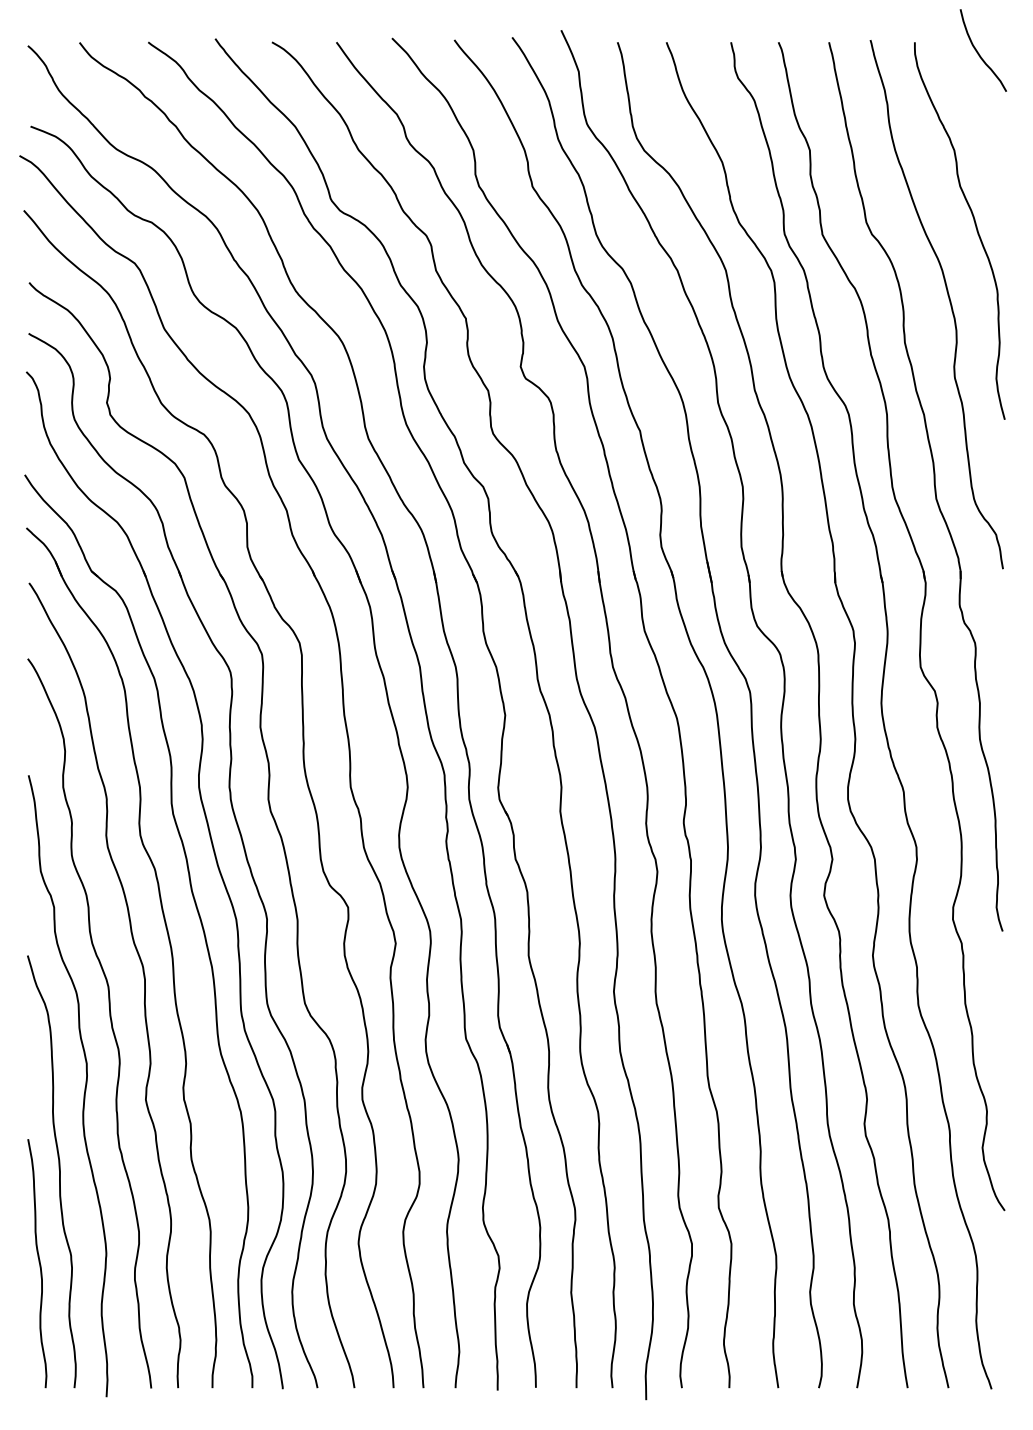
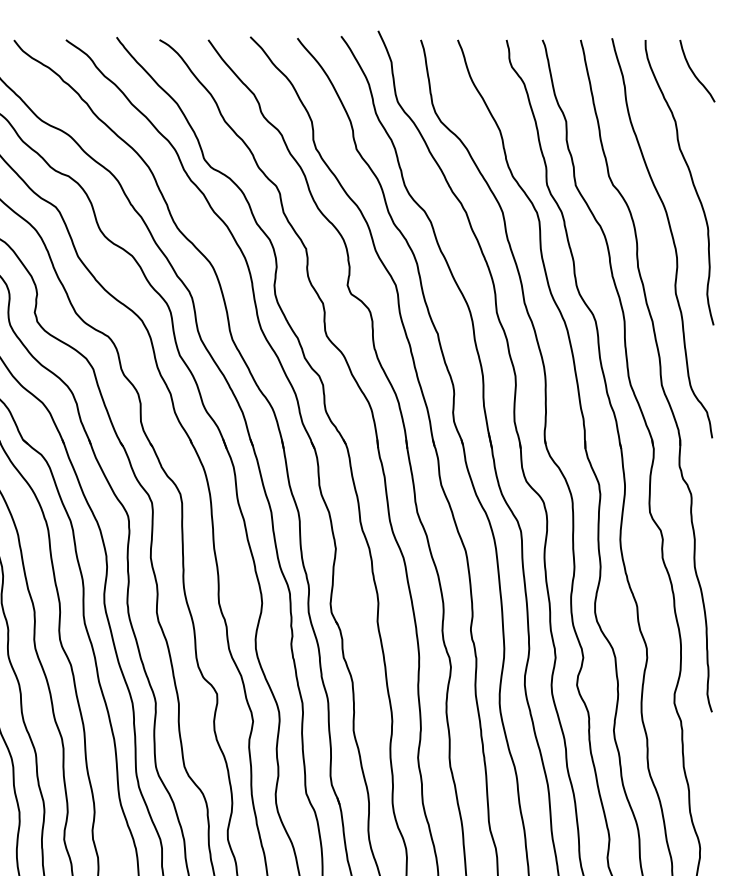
curve: (979, 53) -> (694, 73), moved

